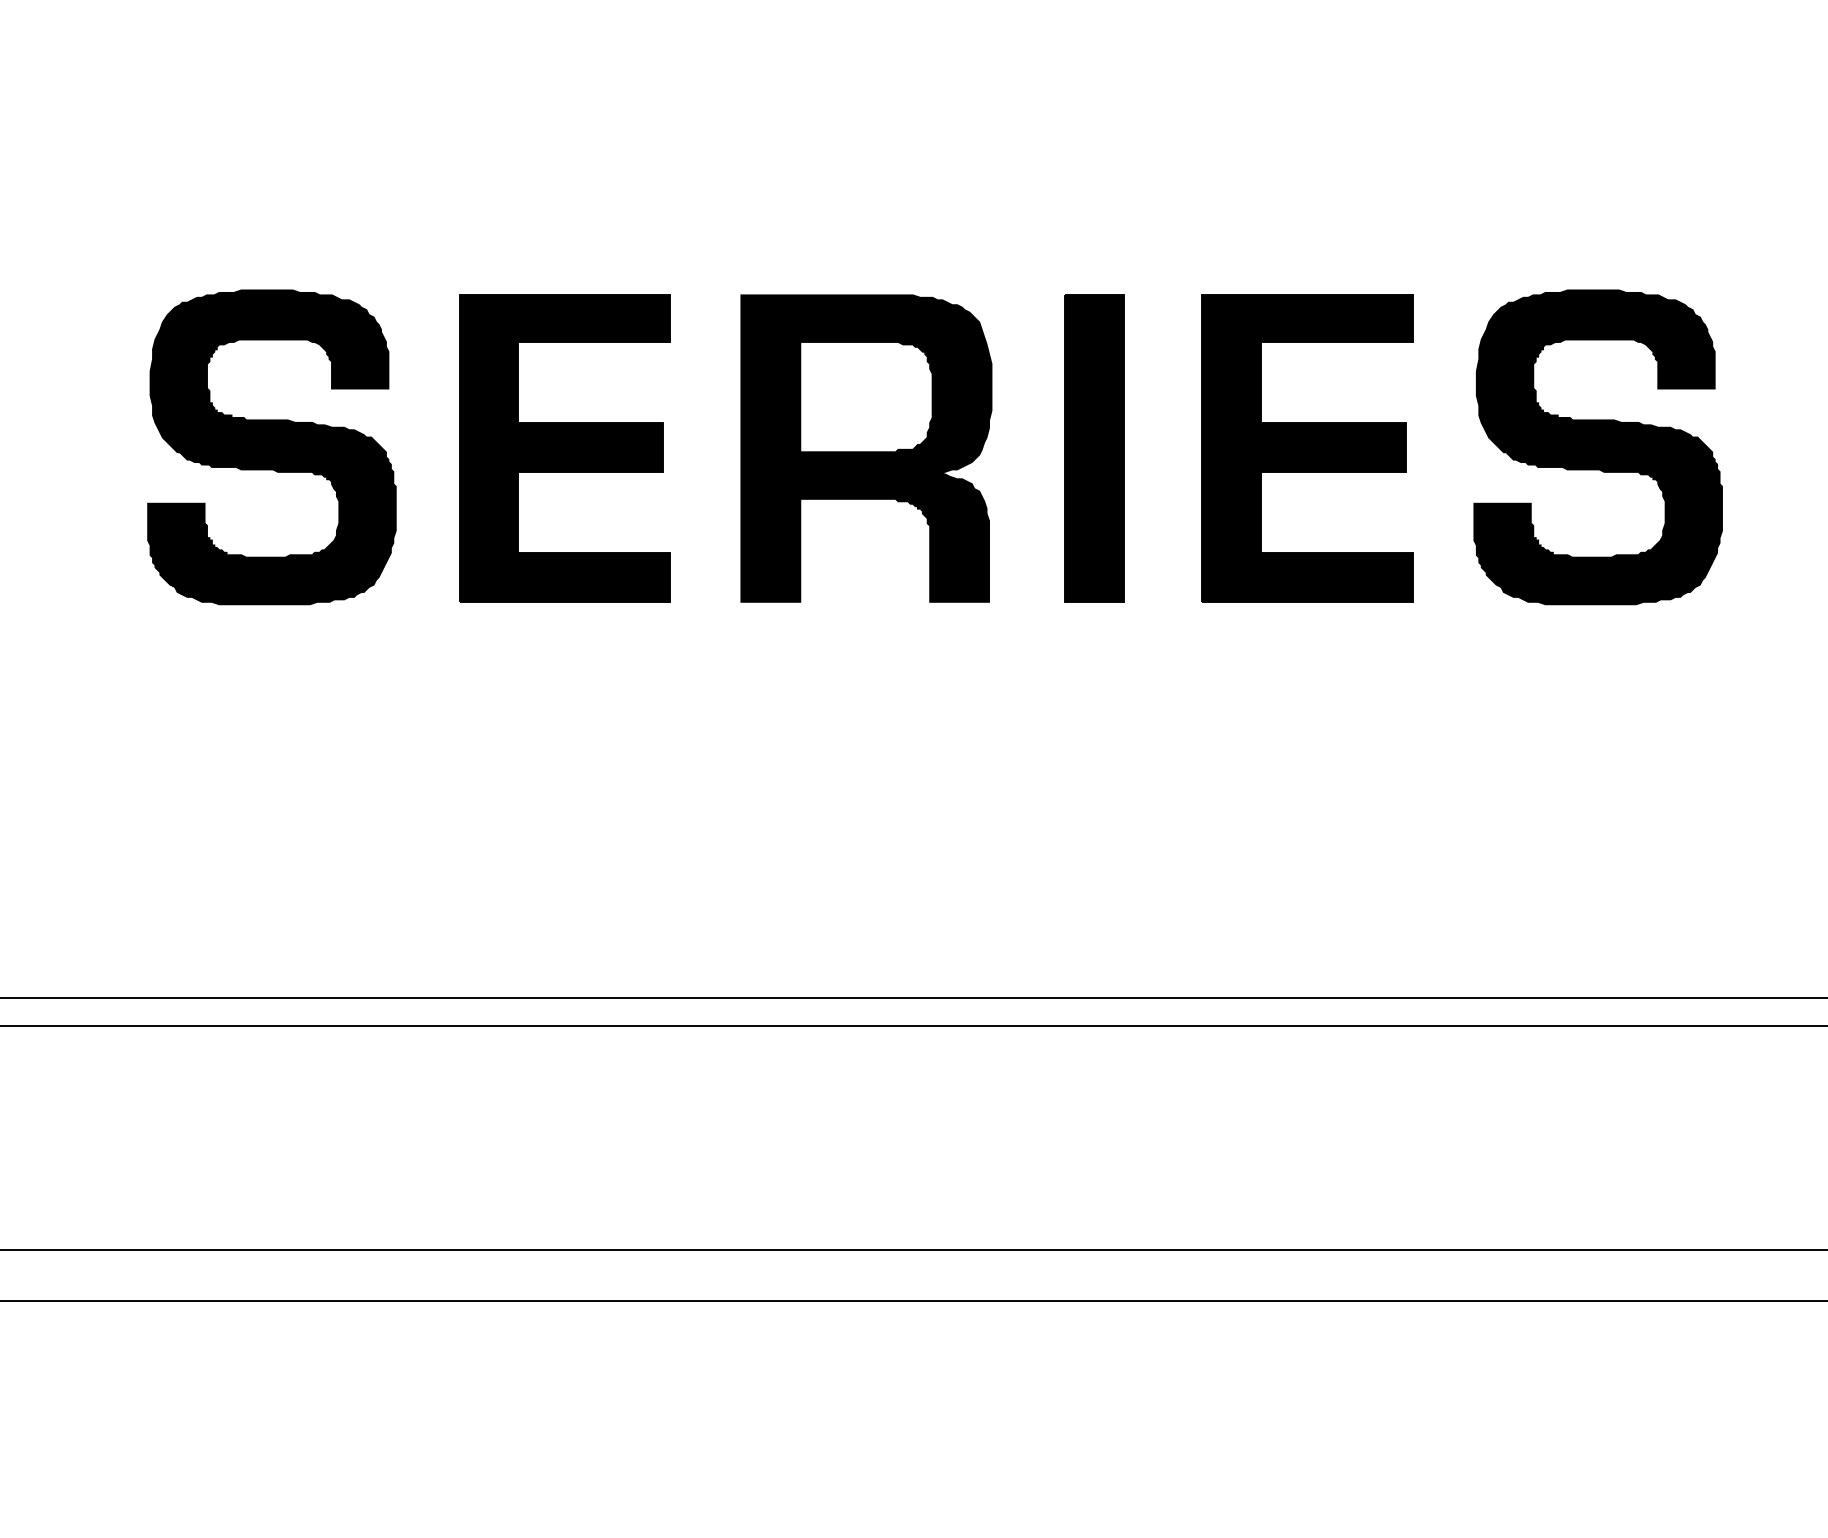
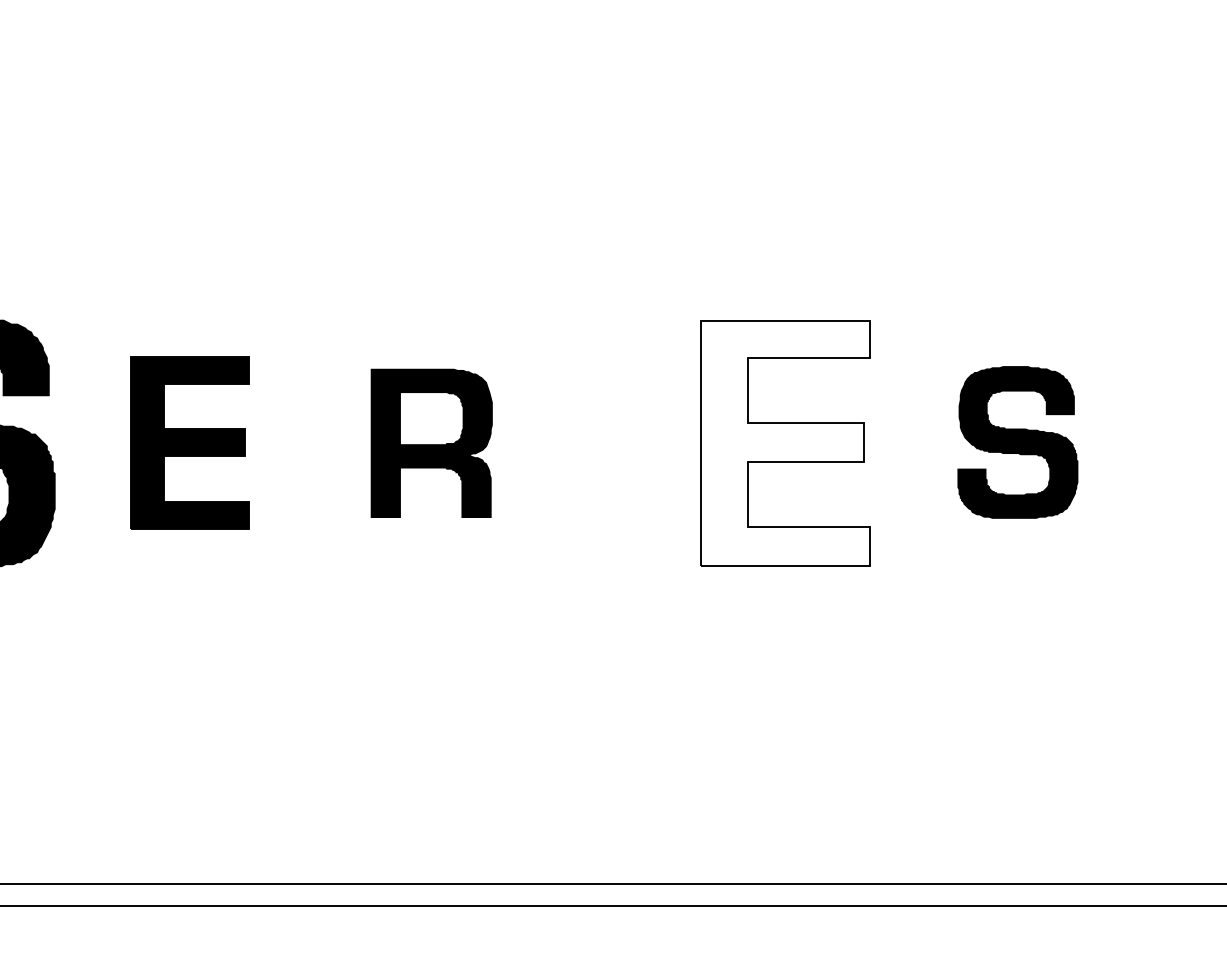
part: (1597, 447) -> (1017, 442), size x0.6
part: (564, 448) -> (189, 443), size x0.7
part: (866, 448) -> (431, 443), size x0.6
part: (1094, 448) -> (614, 443), removed
fill: (1307, 448) -> (785, 443), removed

